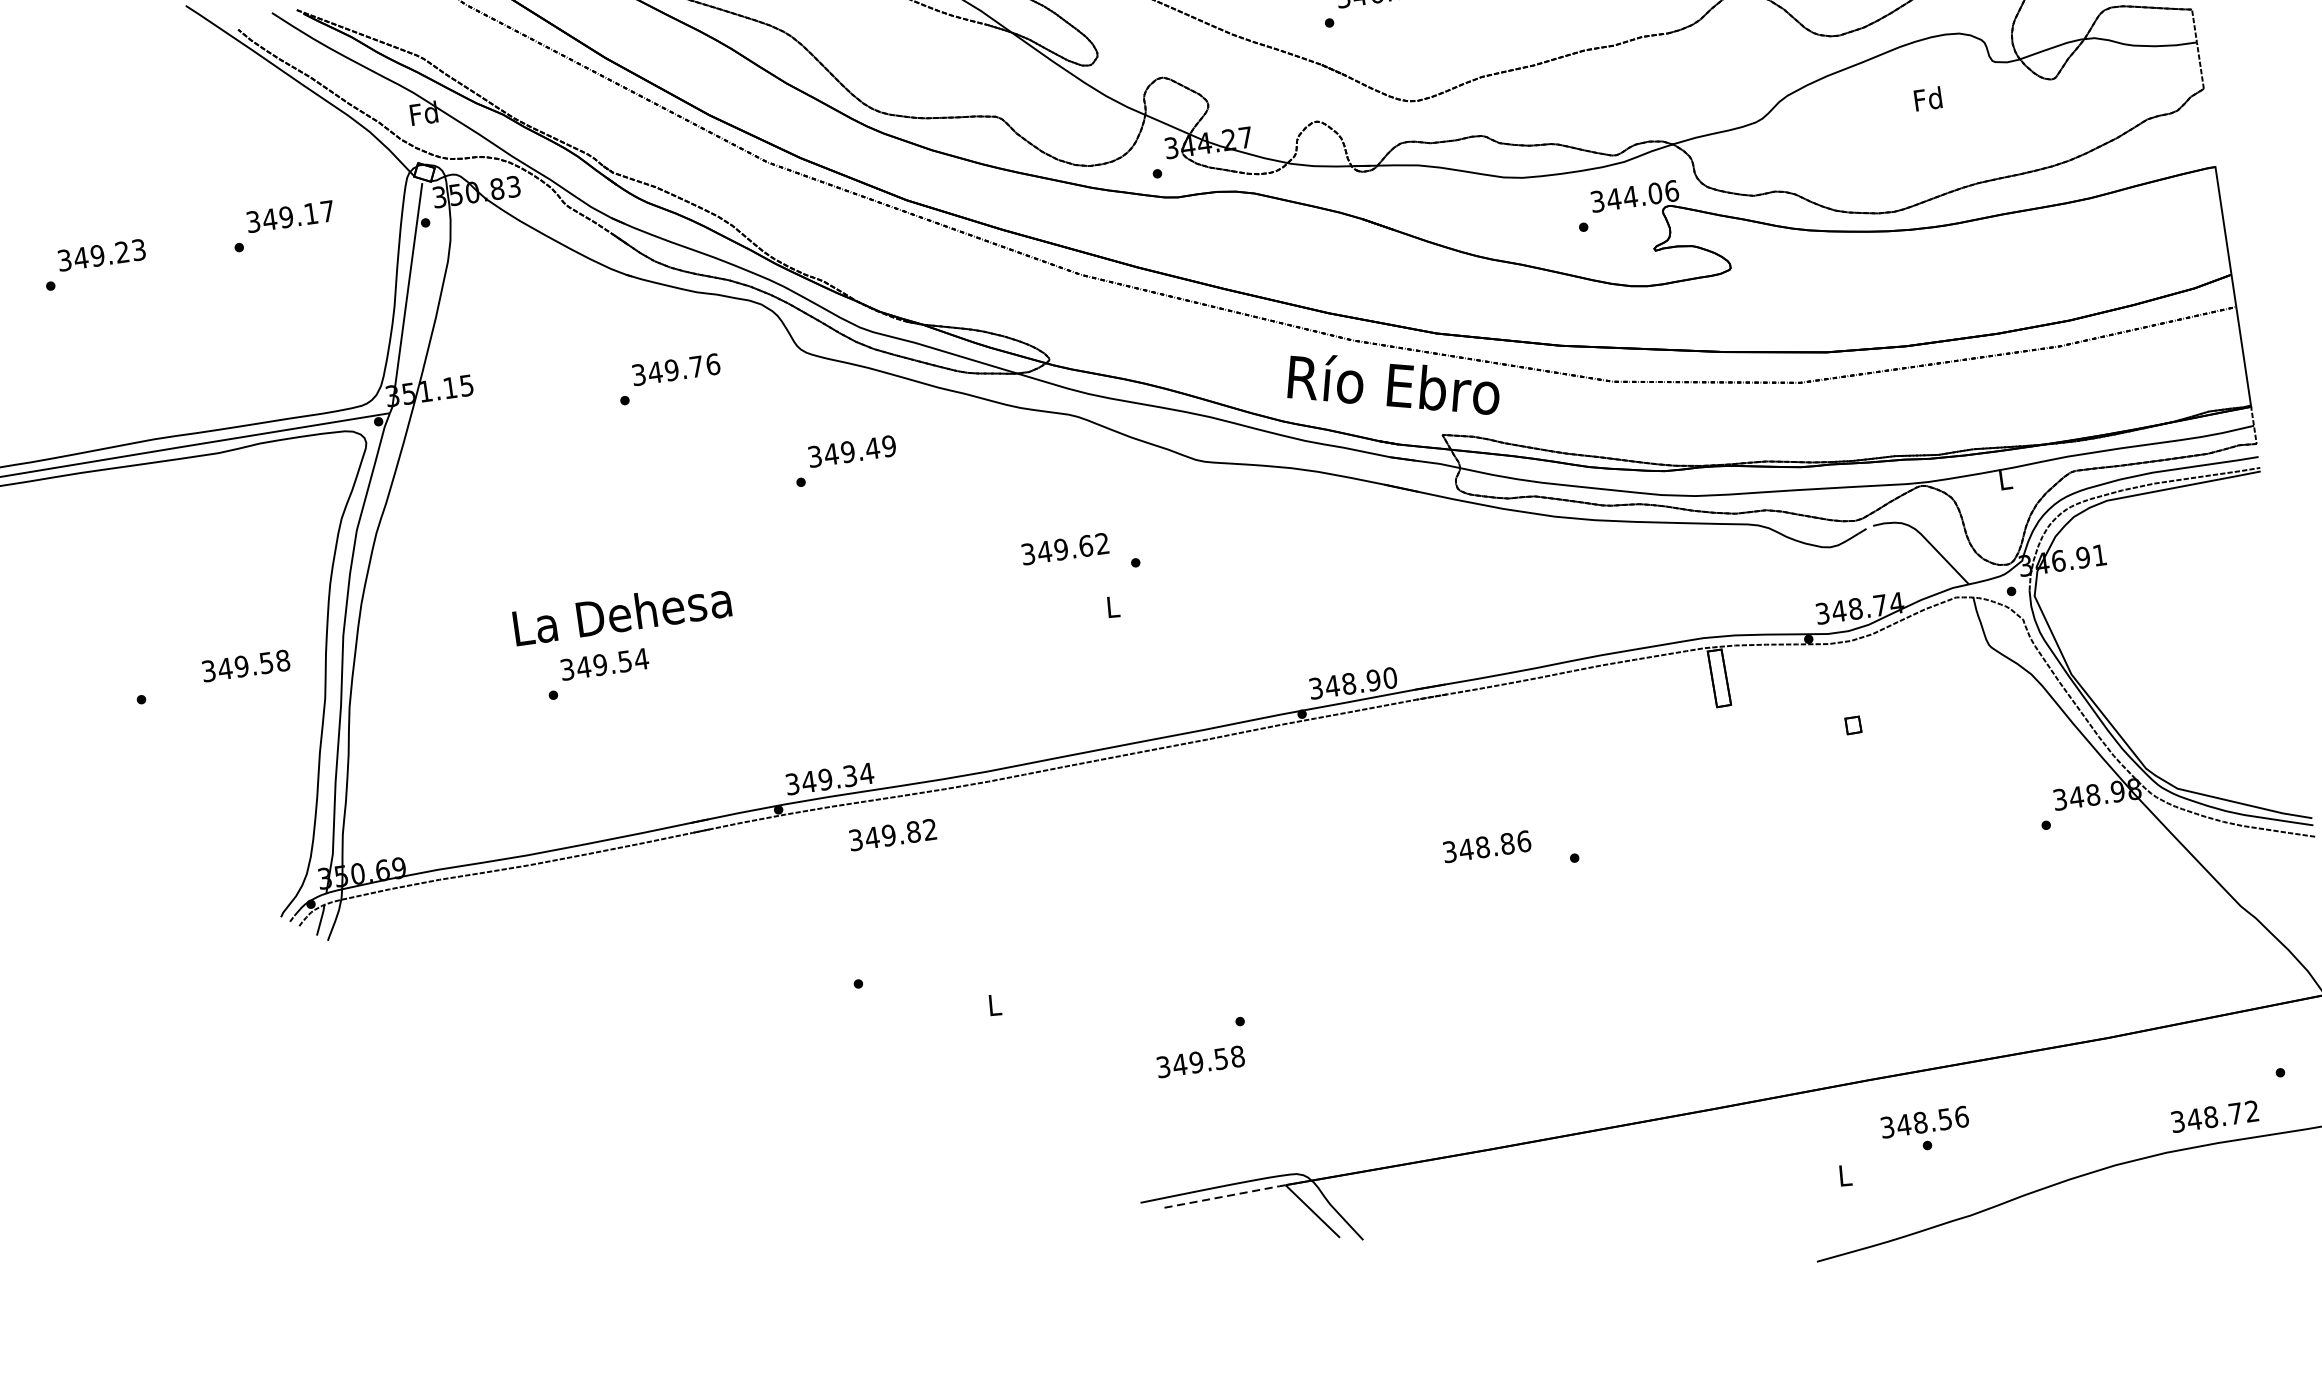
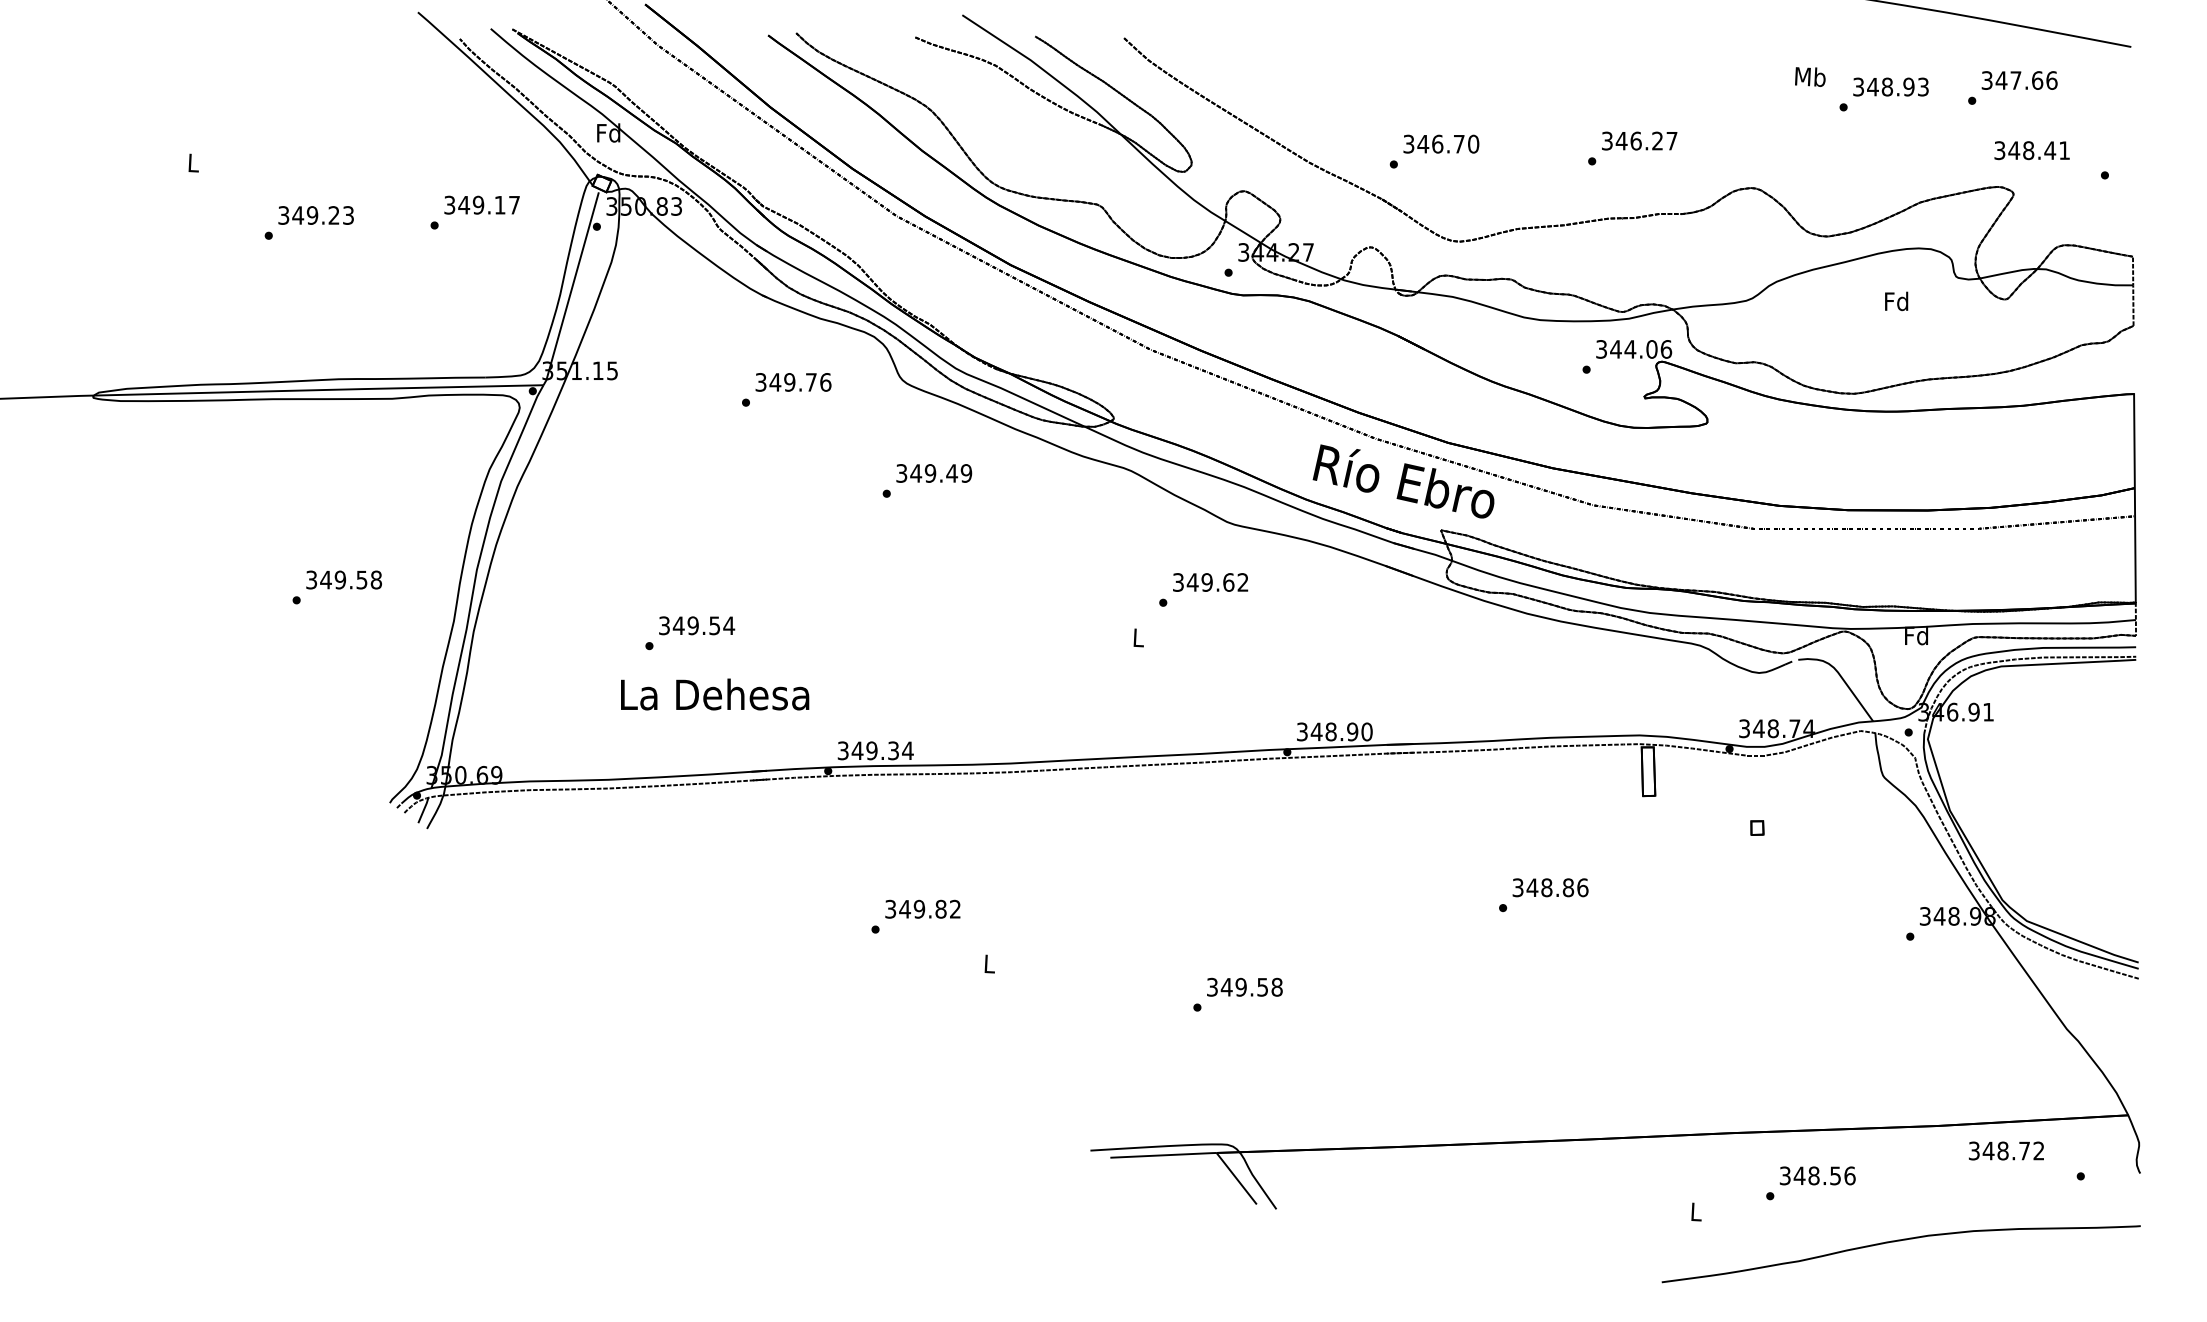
text: (2004, 478) -> (1916, 635), L -> Fd
text: (1065, 549) -> (1210, 582), moved
text: (622, 613) -> (715, 694), moved
text: (245, 665) -> (343, 579), moved
text: (892, 834) -> (922, 908), moved
text: (1486, 846) -> (1550, 887), moved
text: (1200, 1060) -> (1244, 986), moved
text: (2214, 1116) -> (2006, 1150), moved
text: (1924, 1121) -> (1817, 1175), moved
line: (1226, 1196) -> (1164, 1155), dashed -> solid

